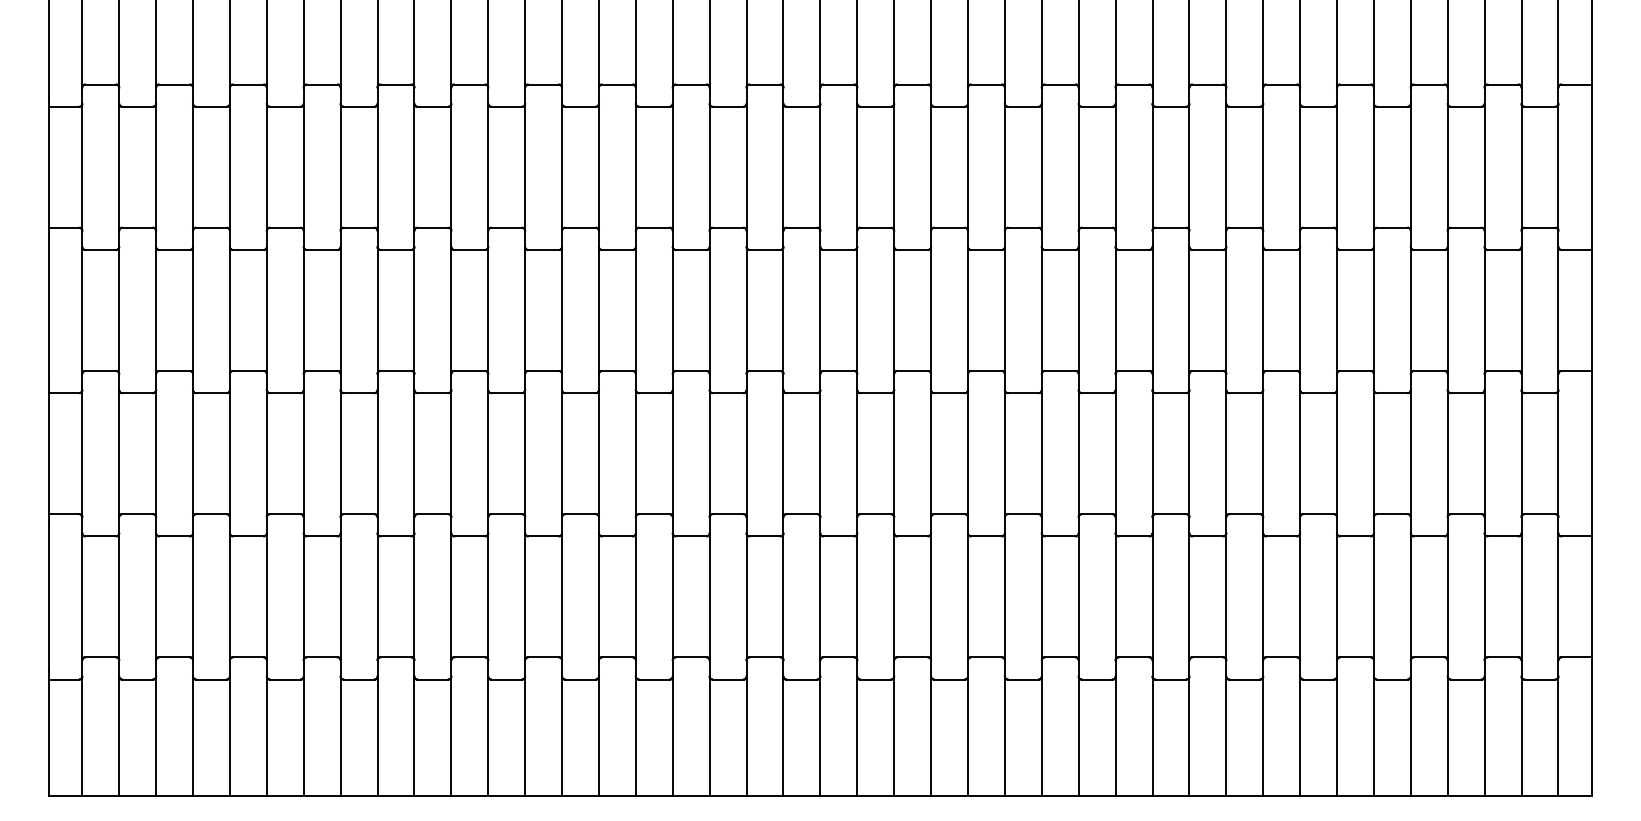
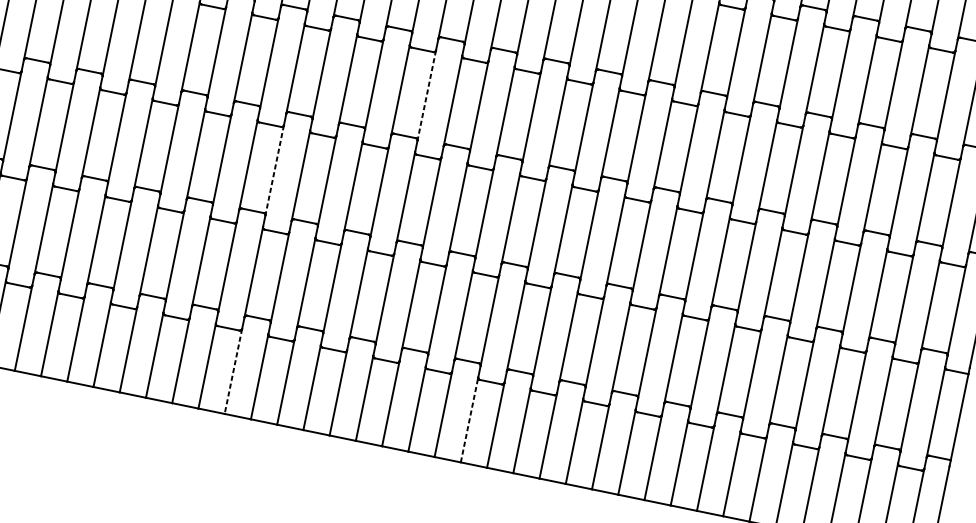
line: (783, 310) -> (426, 95), solid -> dashed
line: (598, 454) -> (274, 170), solid -> dashed
line: (598, 736) -> (233, 371), solid -> dashed
line: (931, 736) -> (469, 420), solid -> dashed

